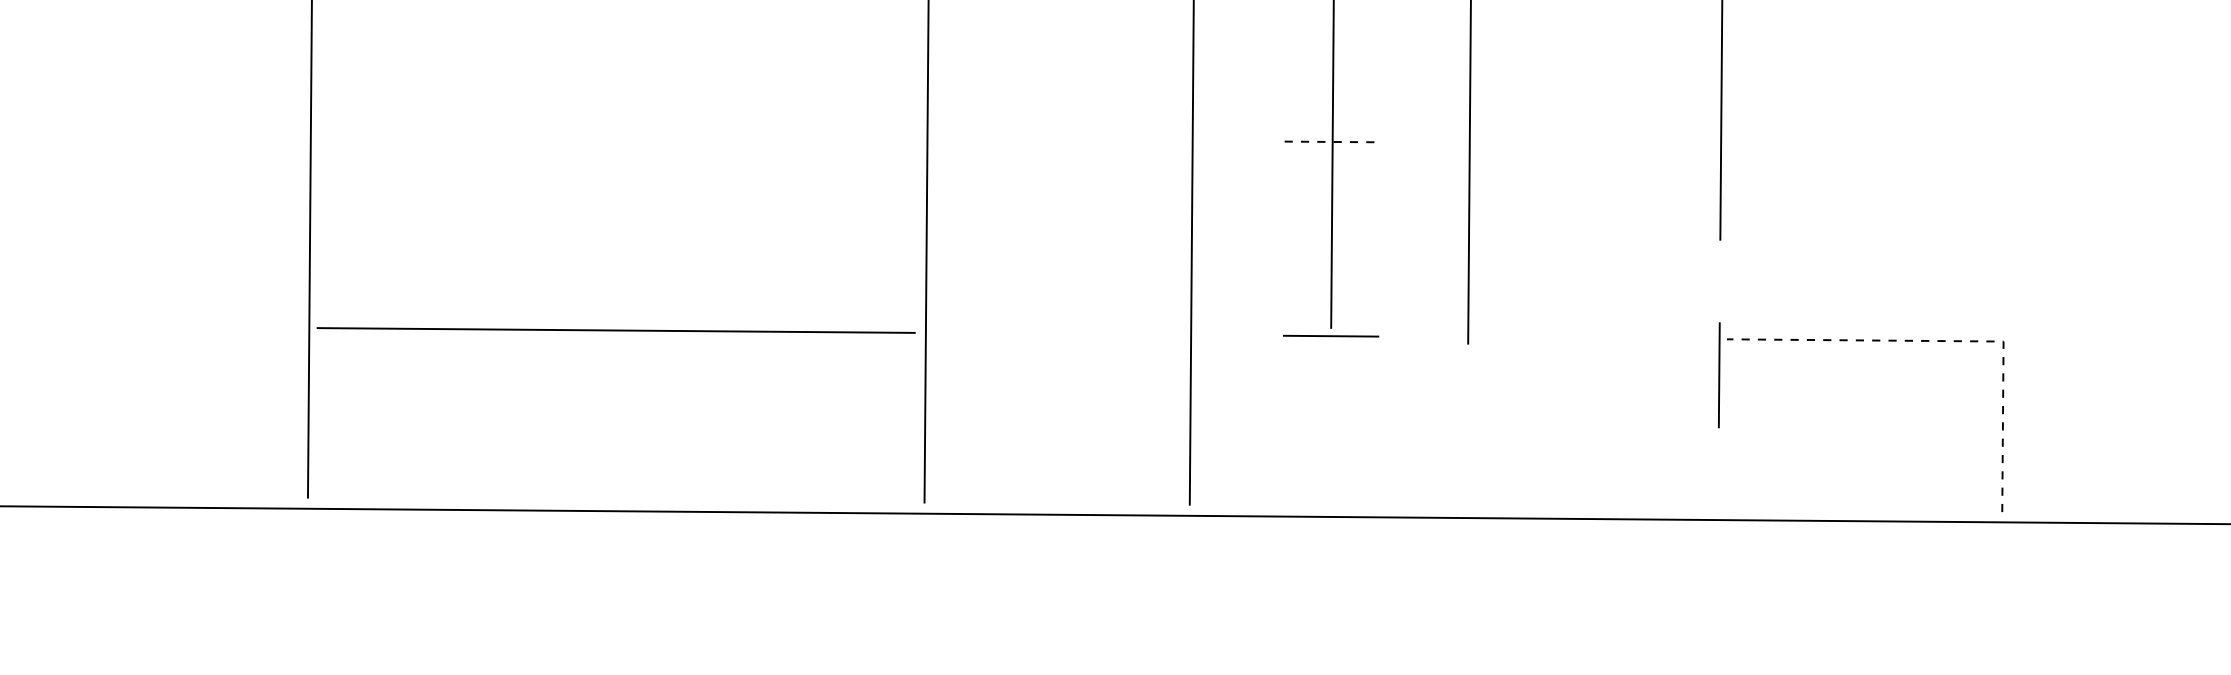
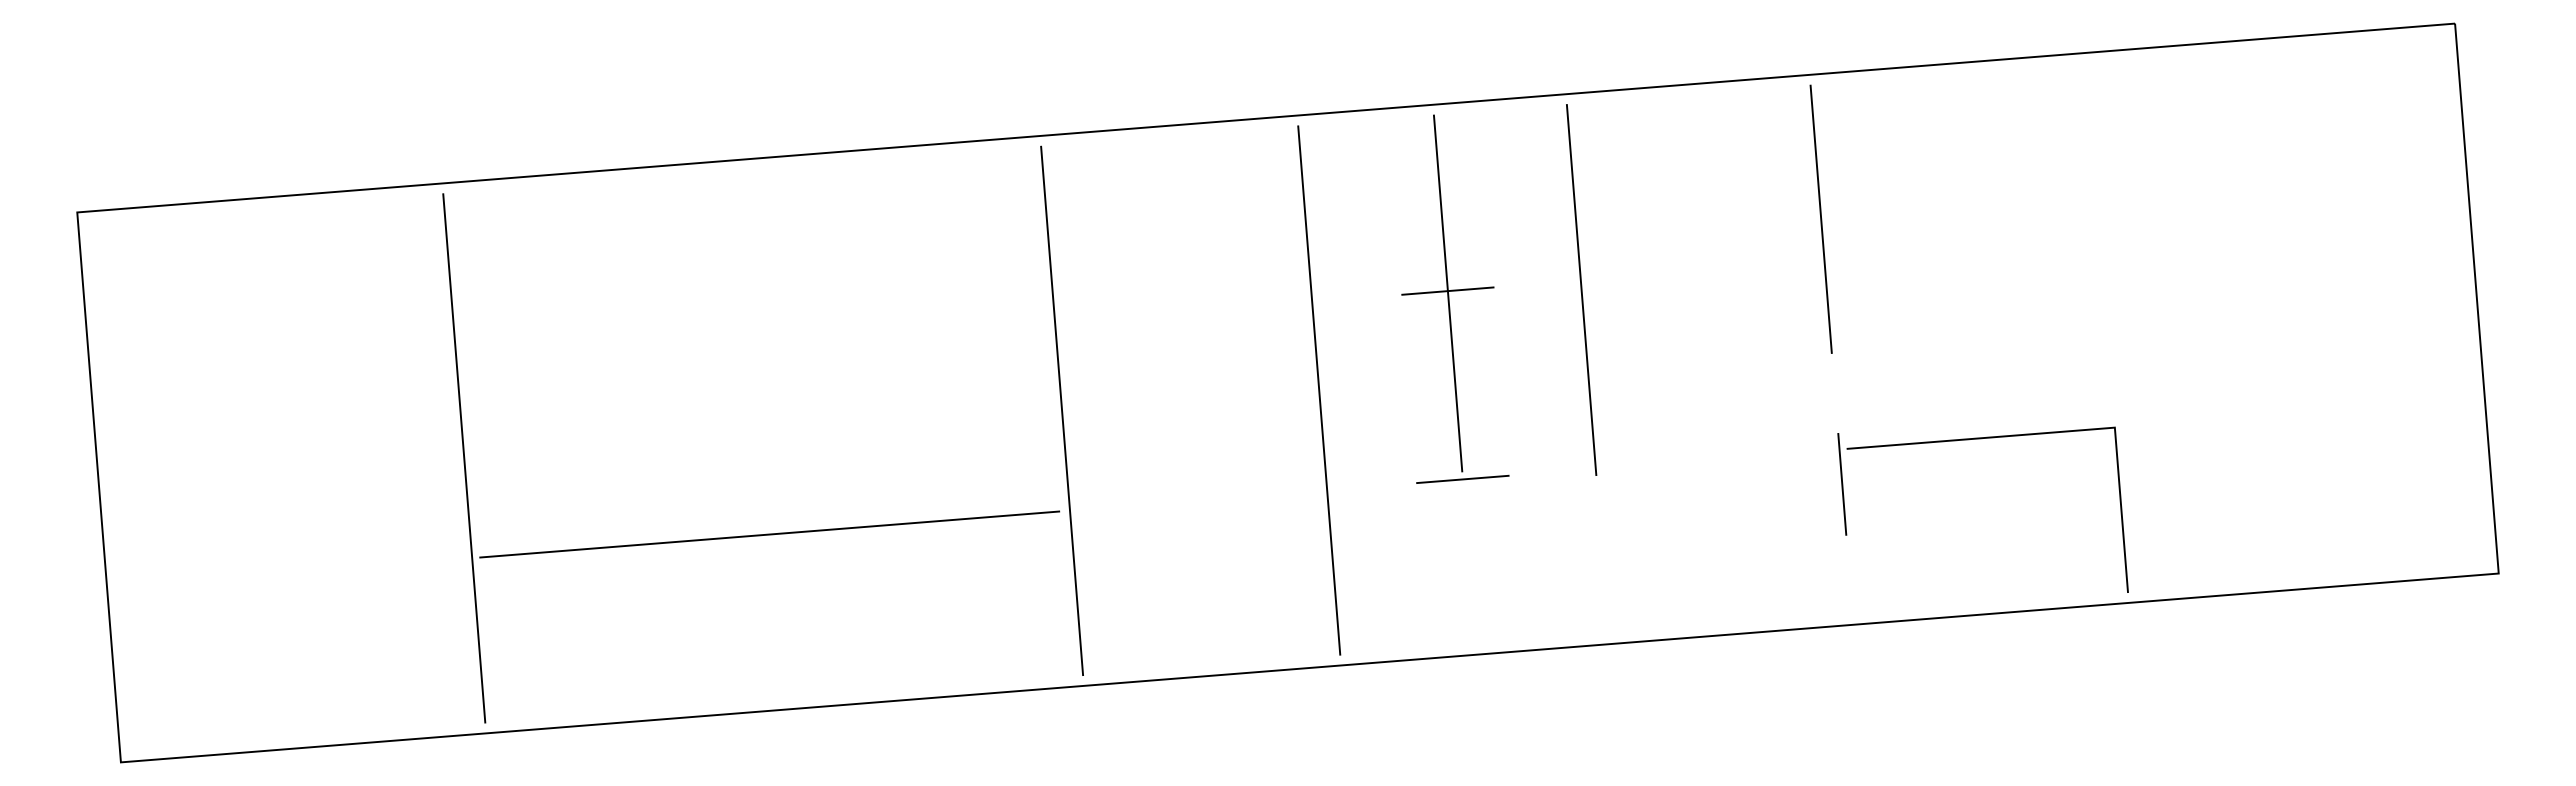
line: (1332, 142) -> (1447, 291), dashed -> solid
line: (1950, 340) -> (2063, 431), dashed -> solid

